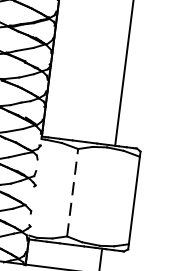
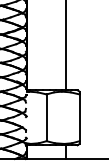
line: (72, 192) -> (46, 117), dashed -> solid

